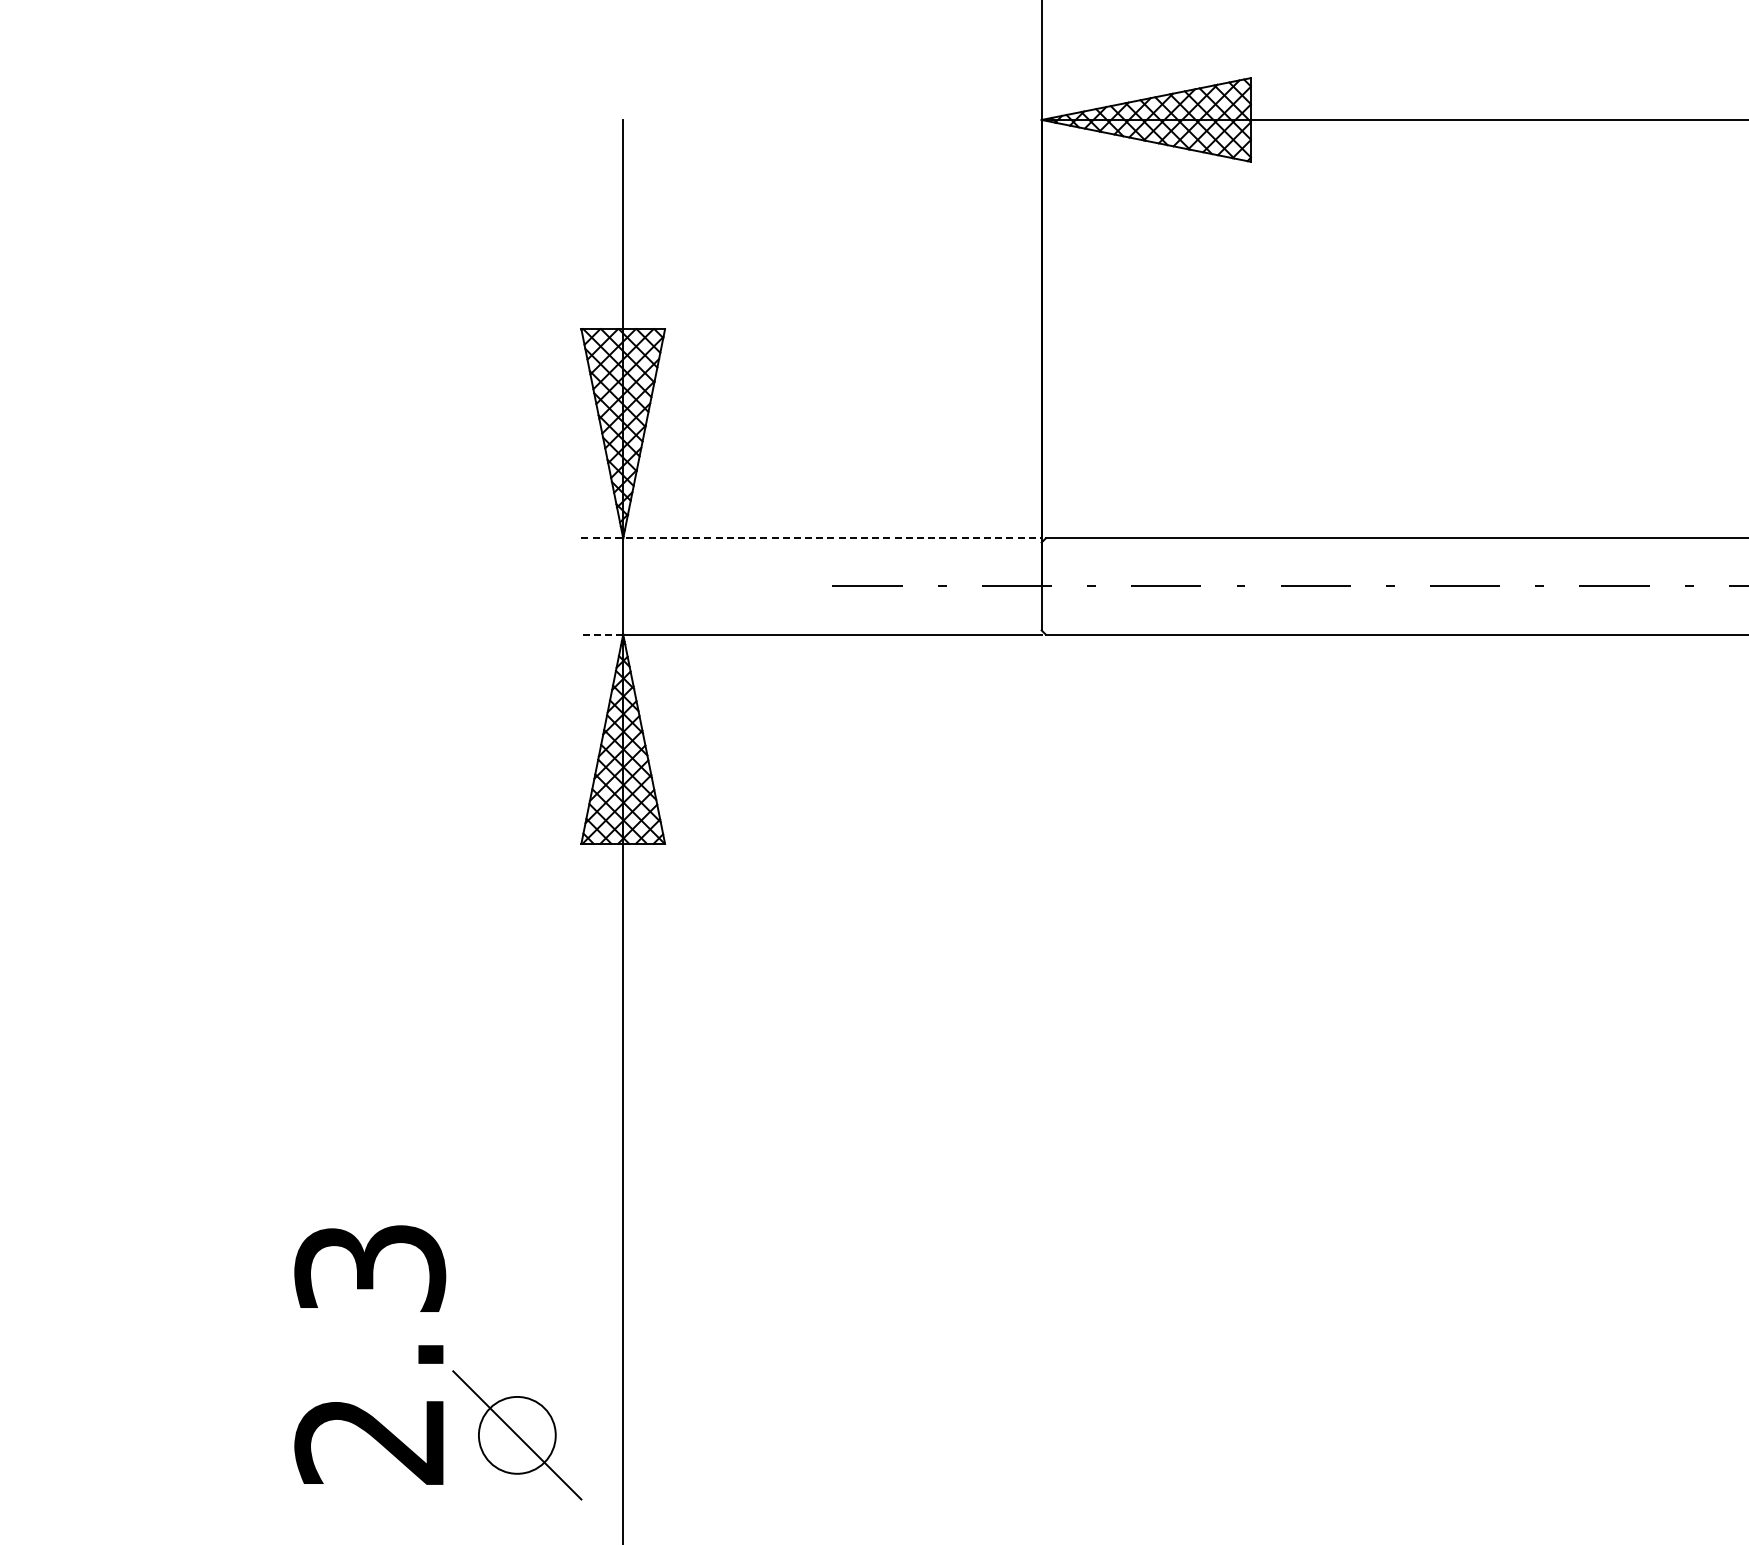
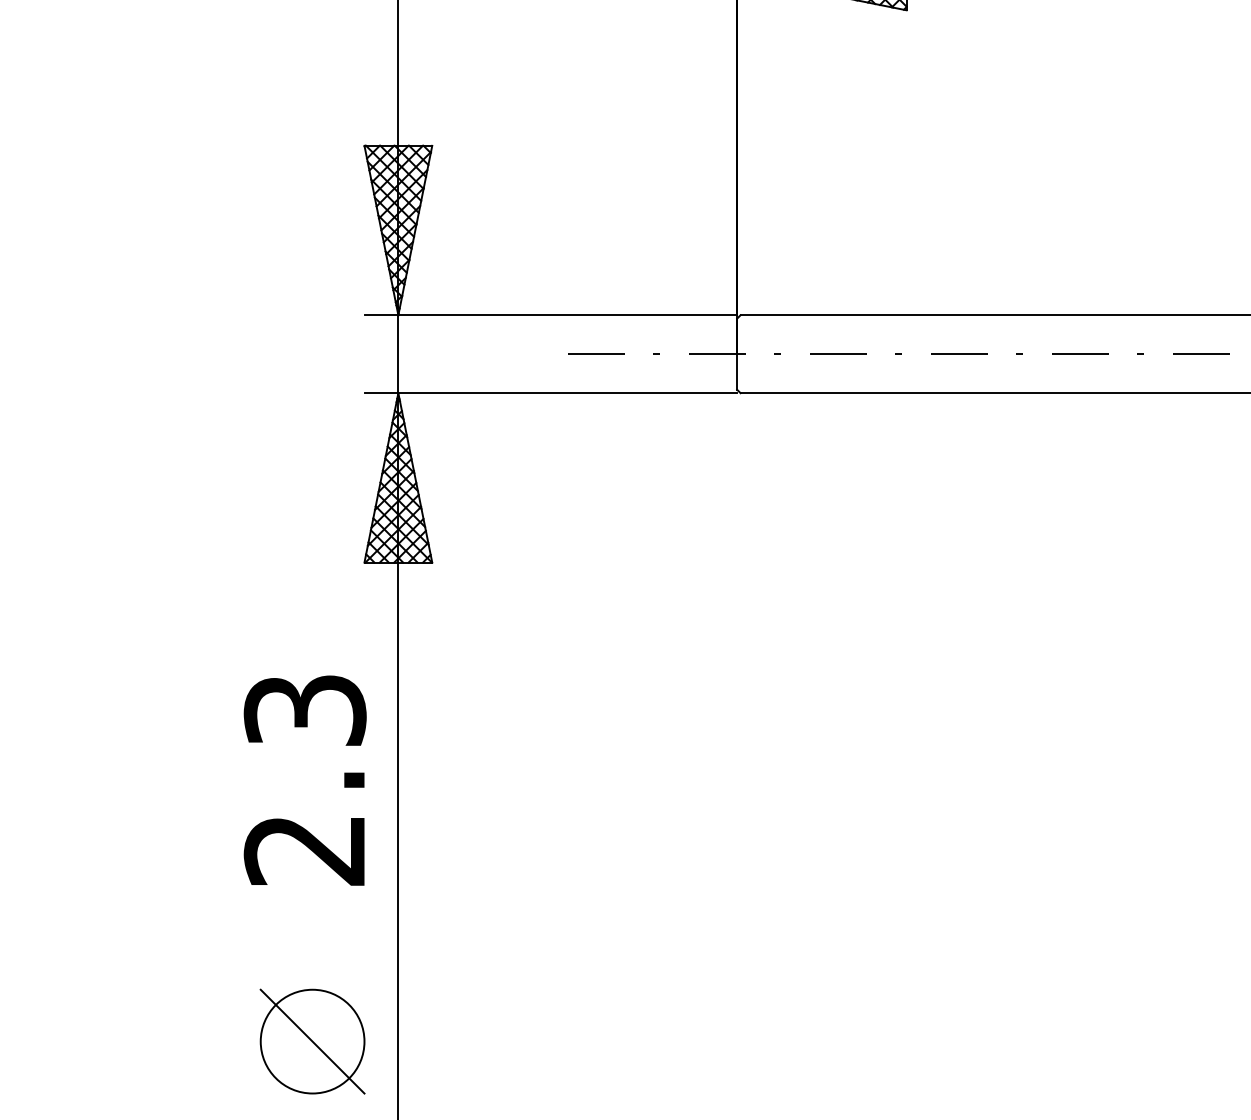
line: (812, 538) -> (551, 315), dashed -> solid
line: (602, 634) -> (381, 393), dashed -> solid
text: (370, 1354) -> (305, 780), moved
circle: (517, 1435) -> (312, 1041), size x1.67

